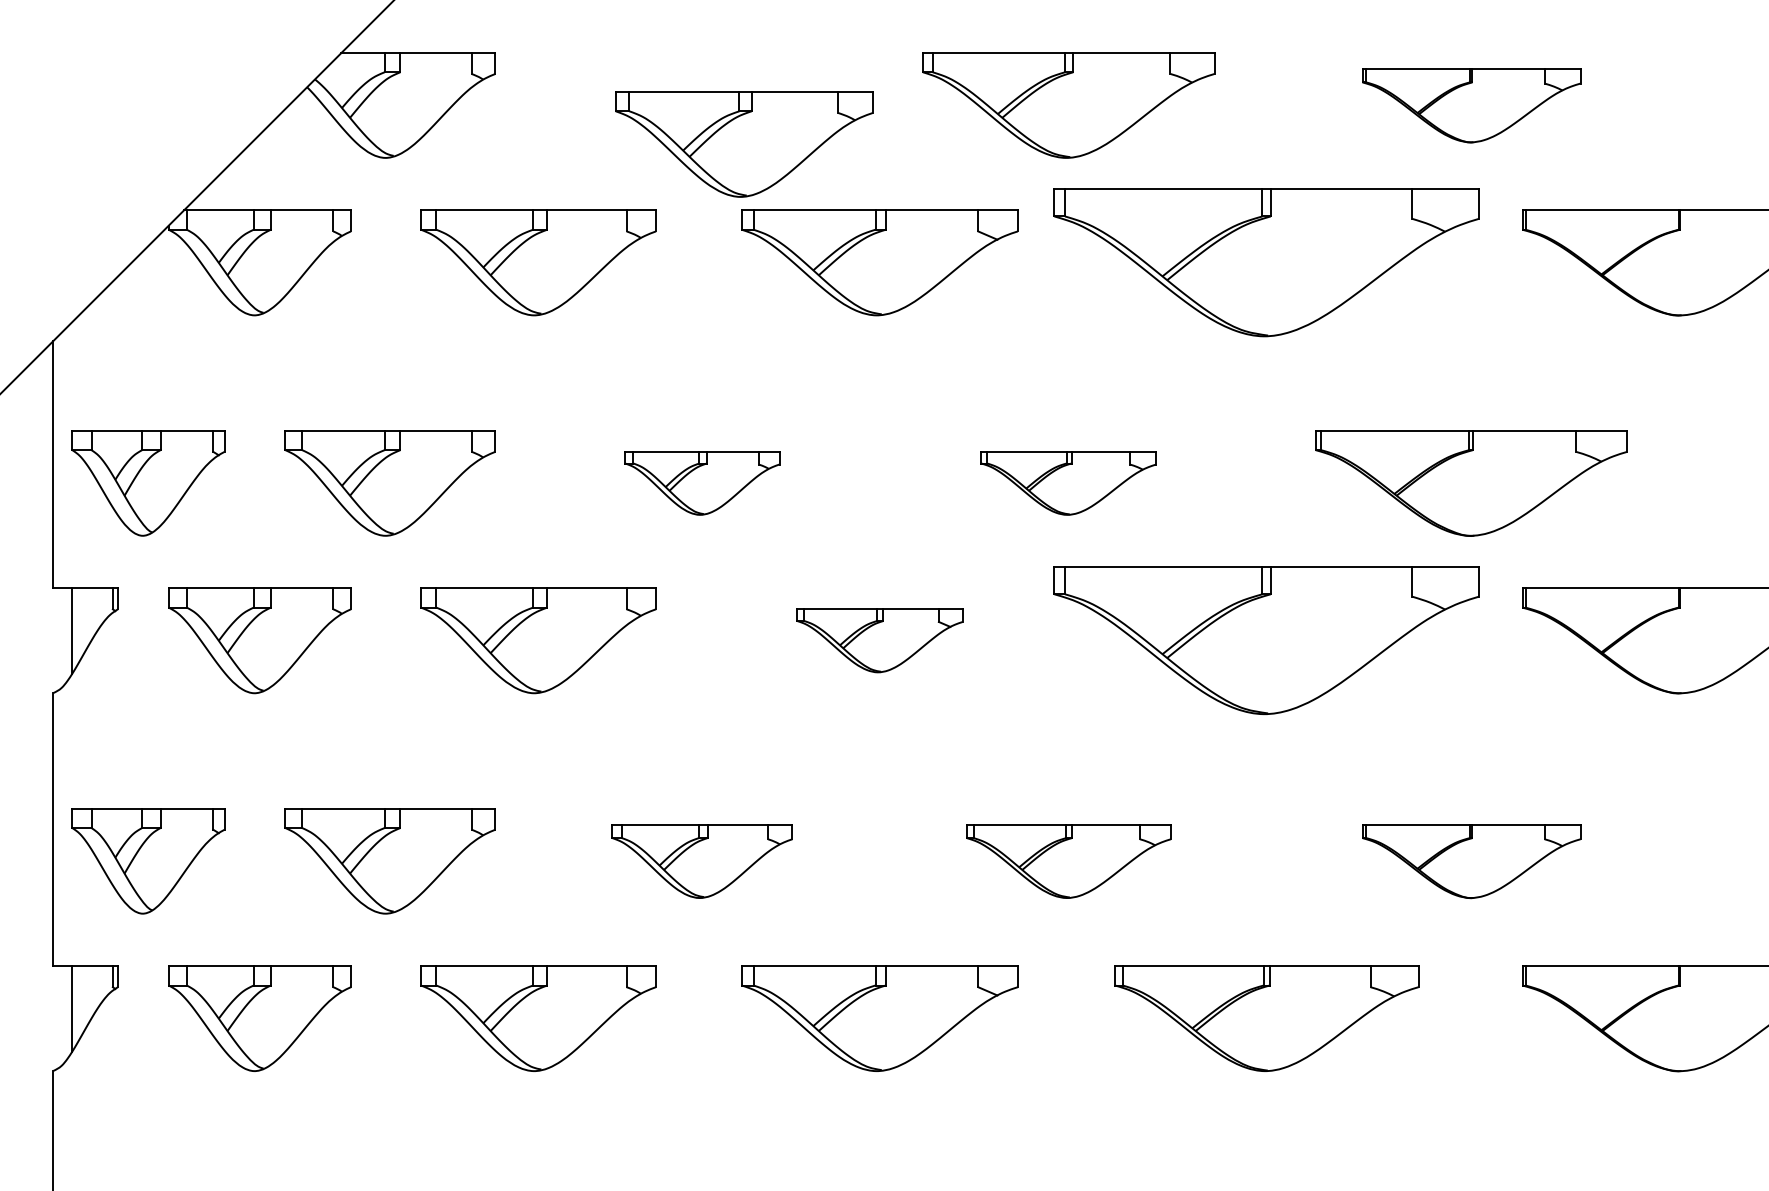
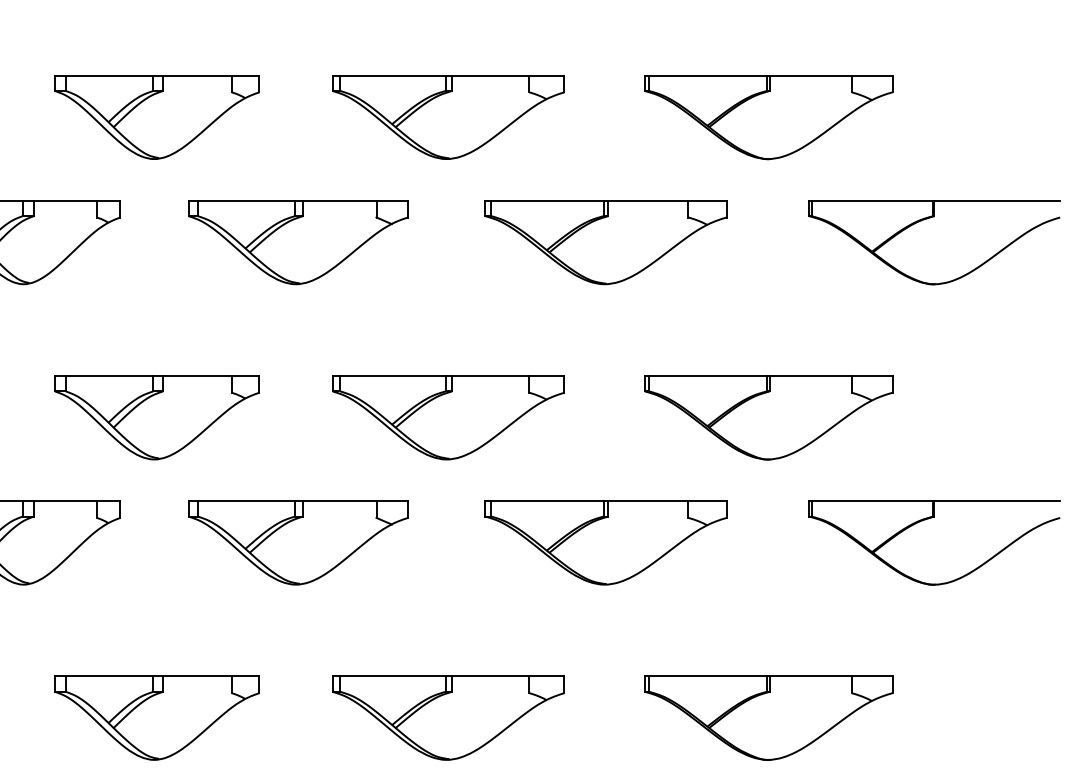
part: (1471, 105) -> (768, 117), size x1.43
part: (744, 144) -> (157, 117), moved
part: (1266, 262) -> (605, 242), size x0.71
part: (702, 483) -> (157, 417), size x1.67
part: (1068, 483) -> (448, 417), size x1.67
part: (879, 640) -> (298, 542), size x1.67
part: (1266, 640) -> (605, 542), size x0.71
part: (702, 861) -> (157, 718), size x1.43
part: (1068, 861) -> (448, 718), size x1.43
part: (1471, 861) -> (768, 718), size x1.43

